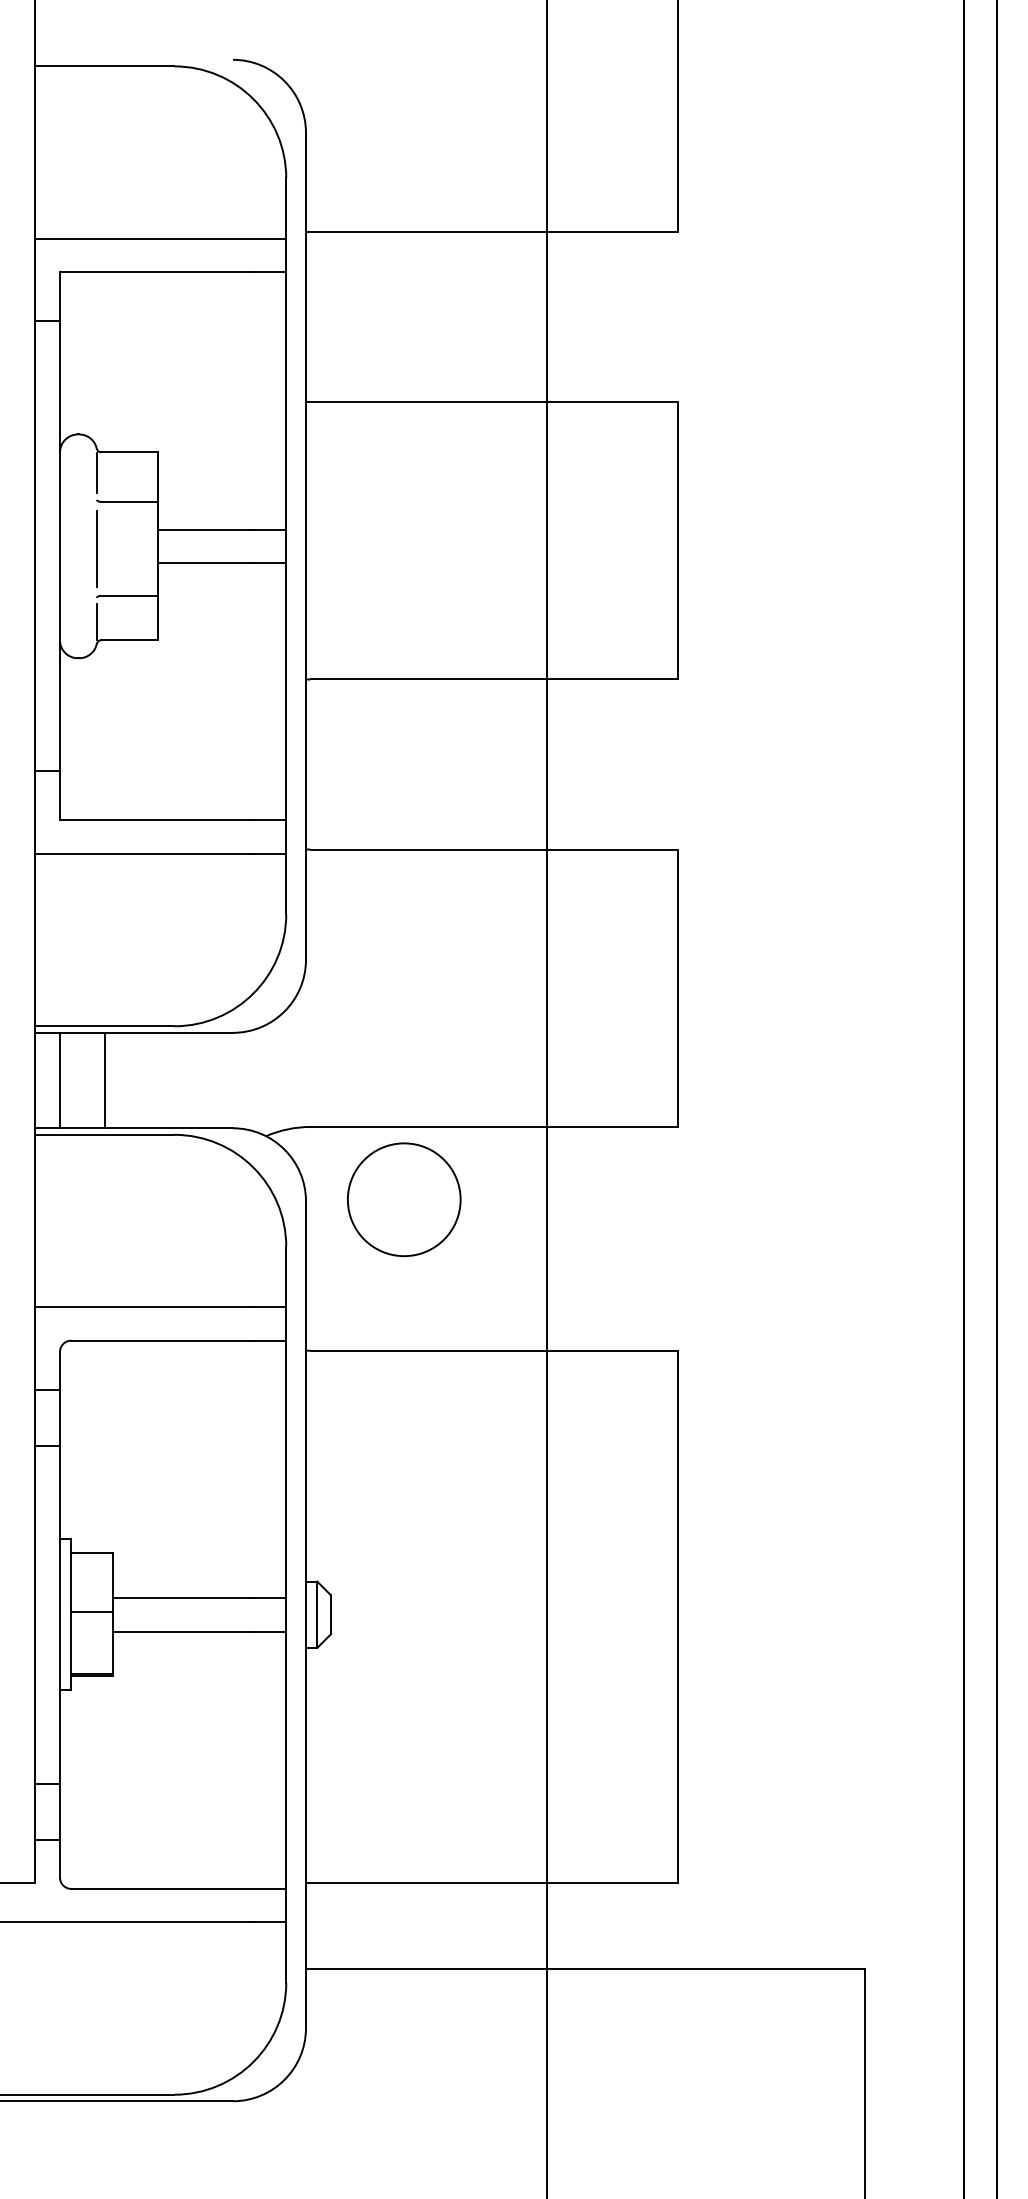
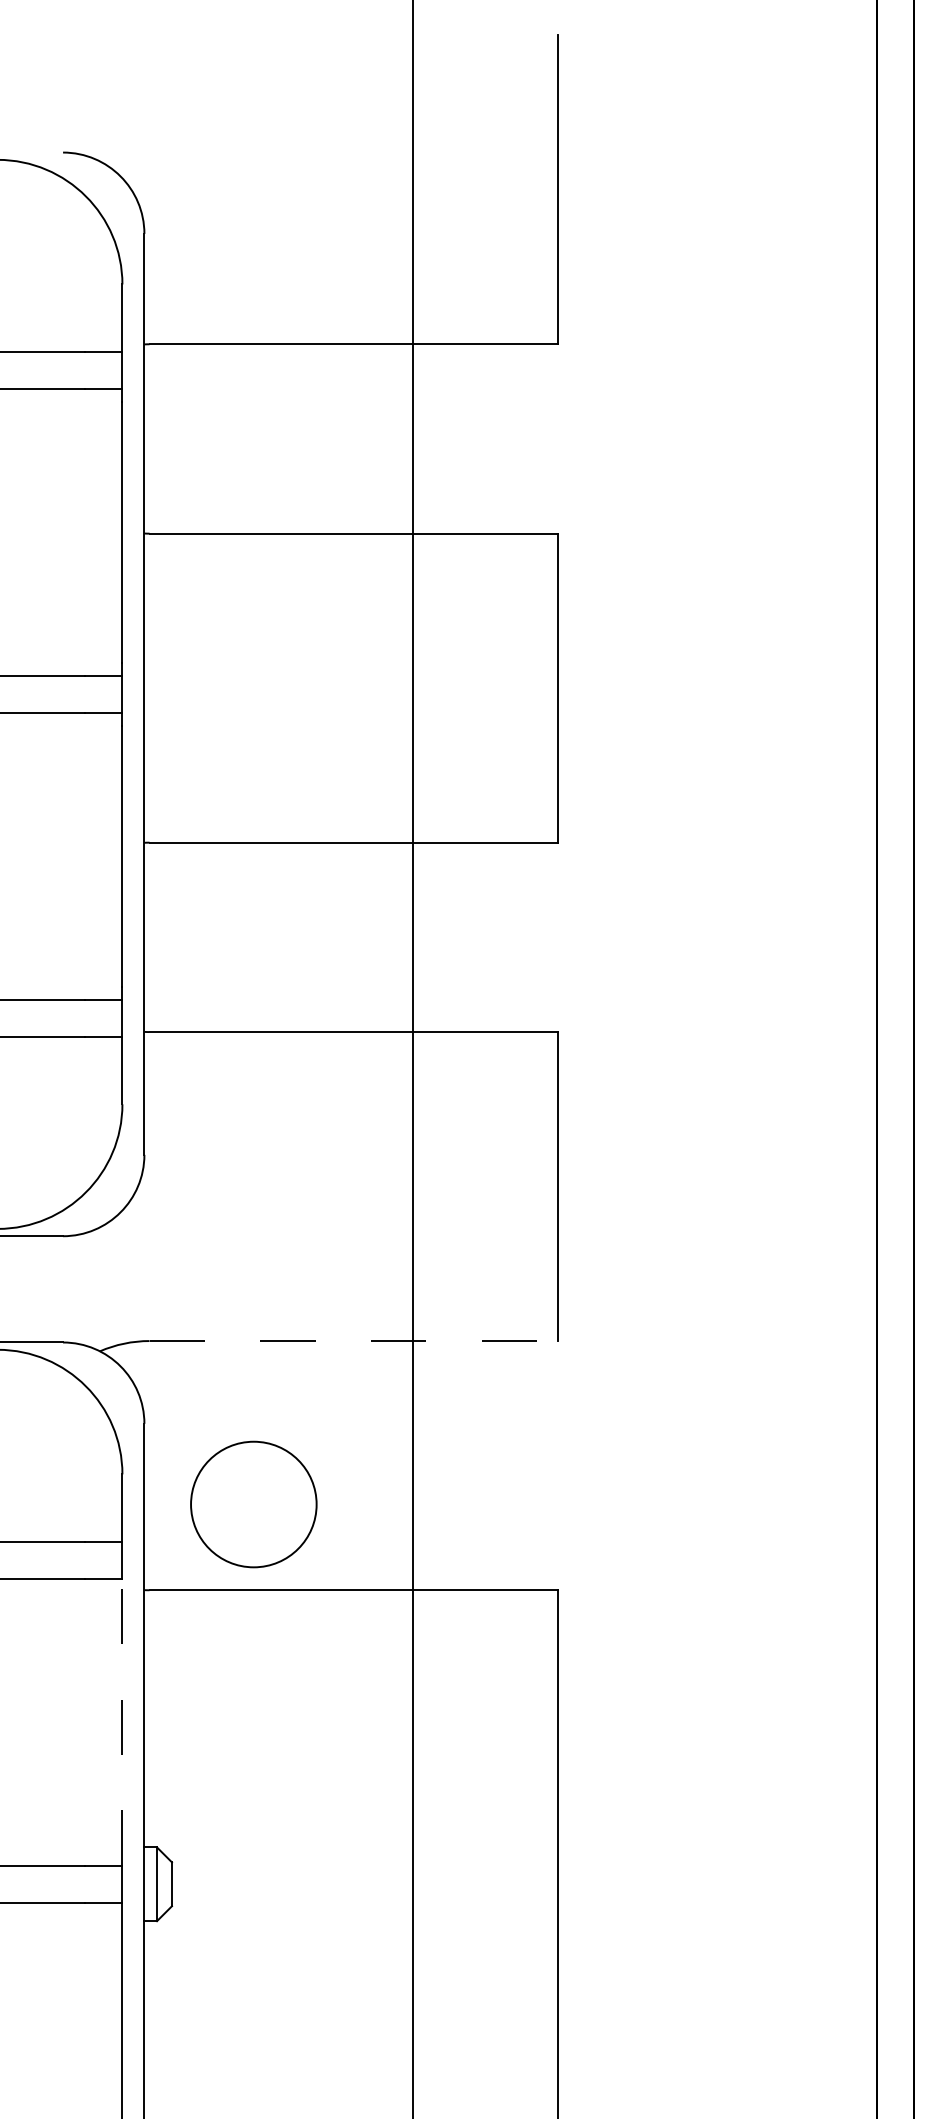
line: (494, 1126) -> (354, 1340), solid -> dashed
circle: (404, 1199) -> (254, 1504), moved
line: (286, 1469) -> (122, 1722), solid -> dashed

